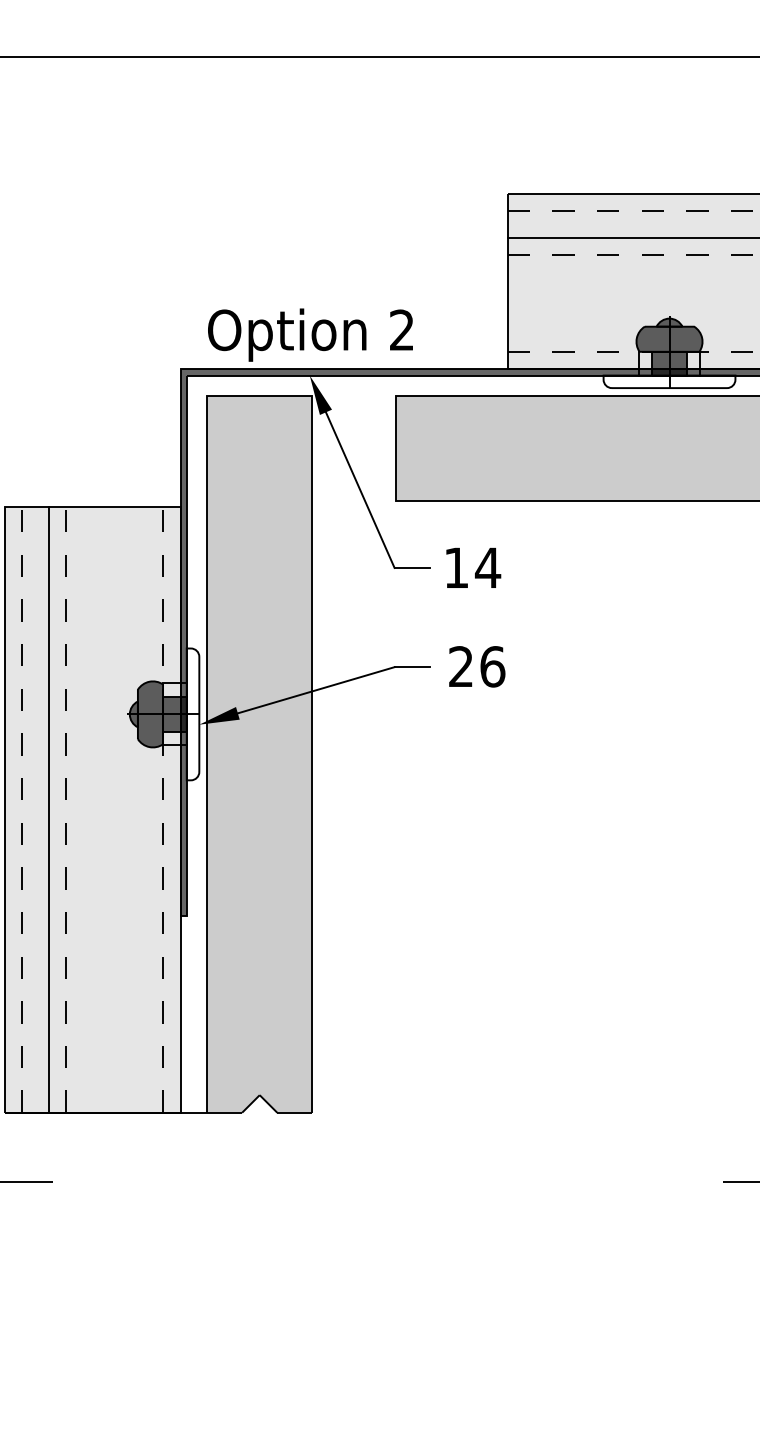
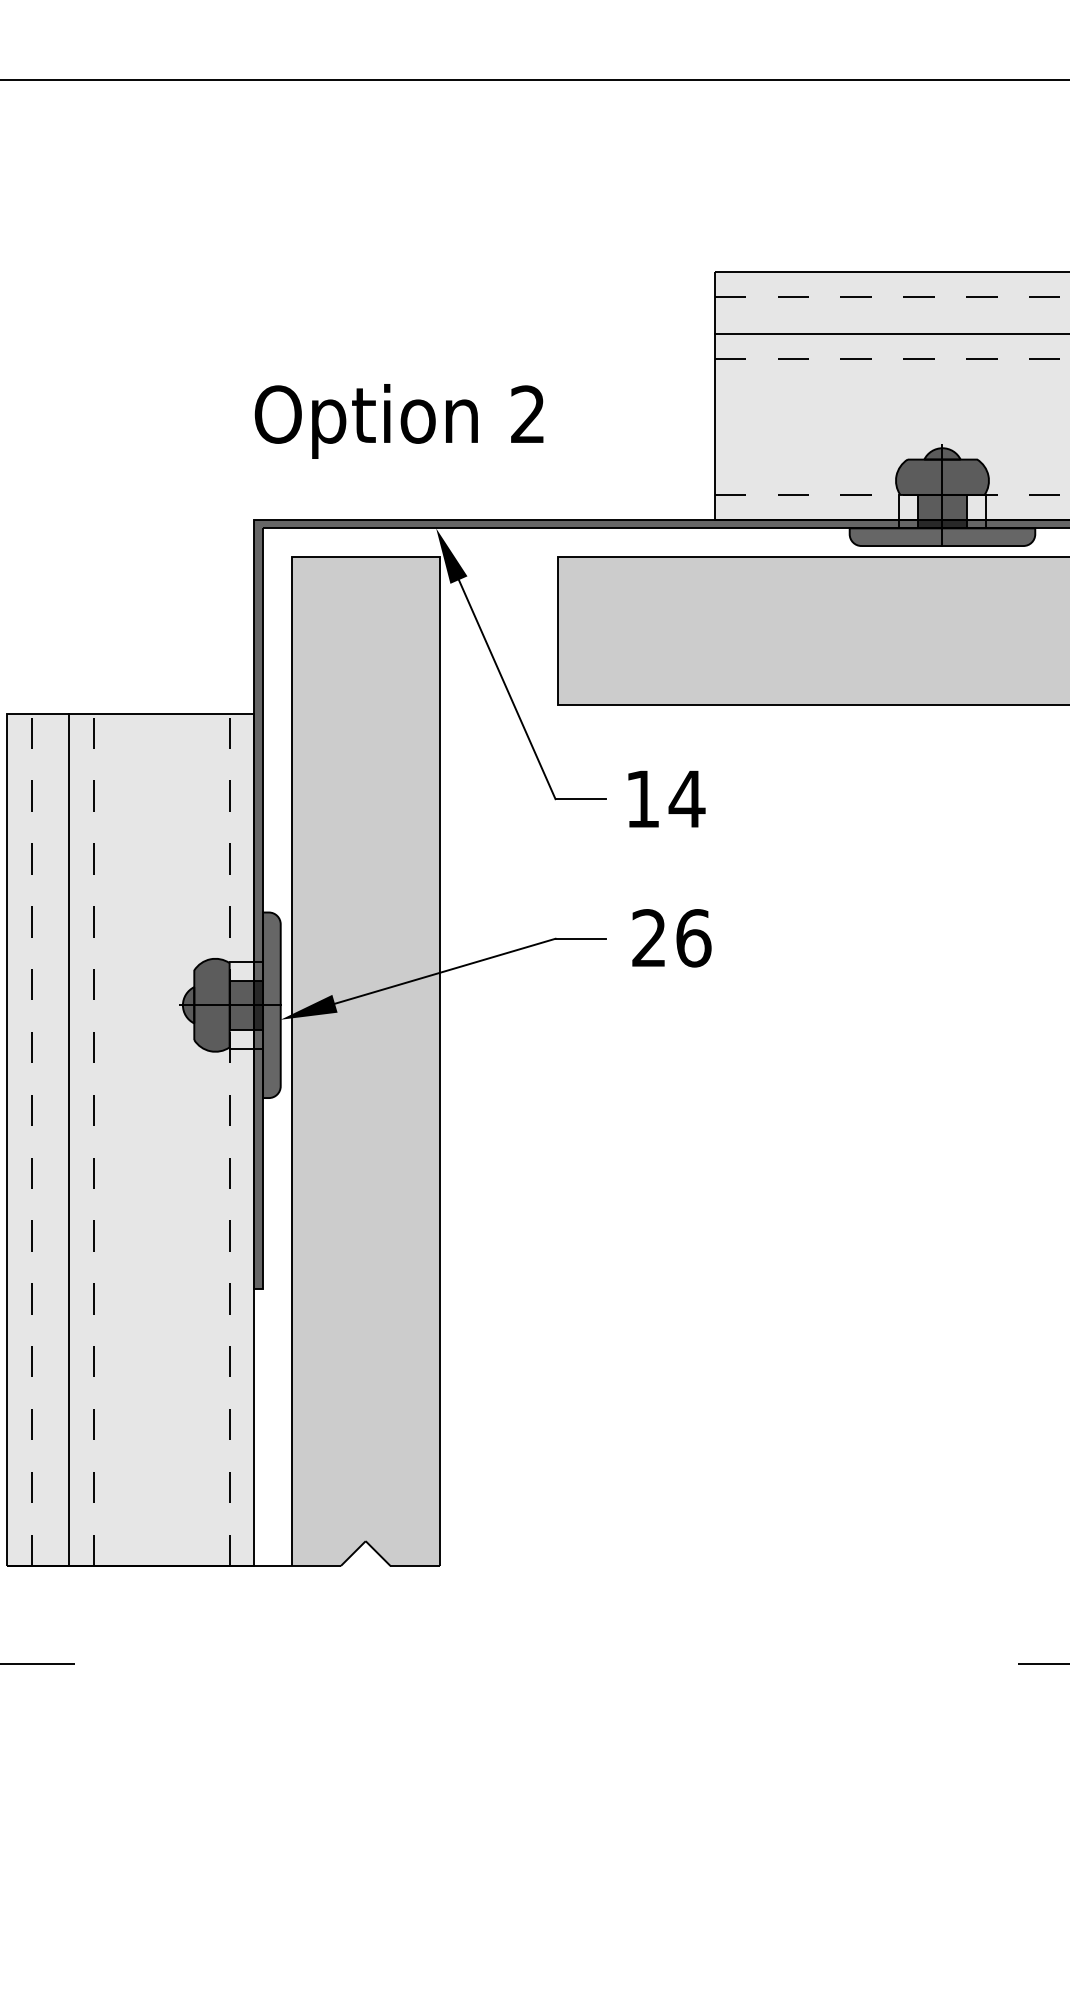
text: (310, 335) -> (398, 421), moved
fill: (669, 382) -> (942, 537), added
fill: (192, 714) -> (271, 1005), added

